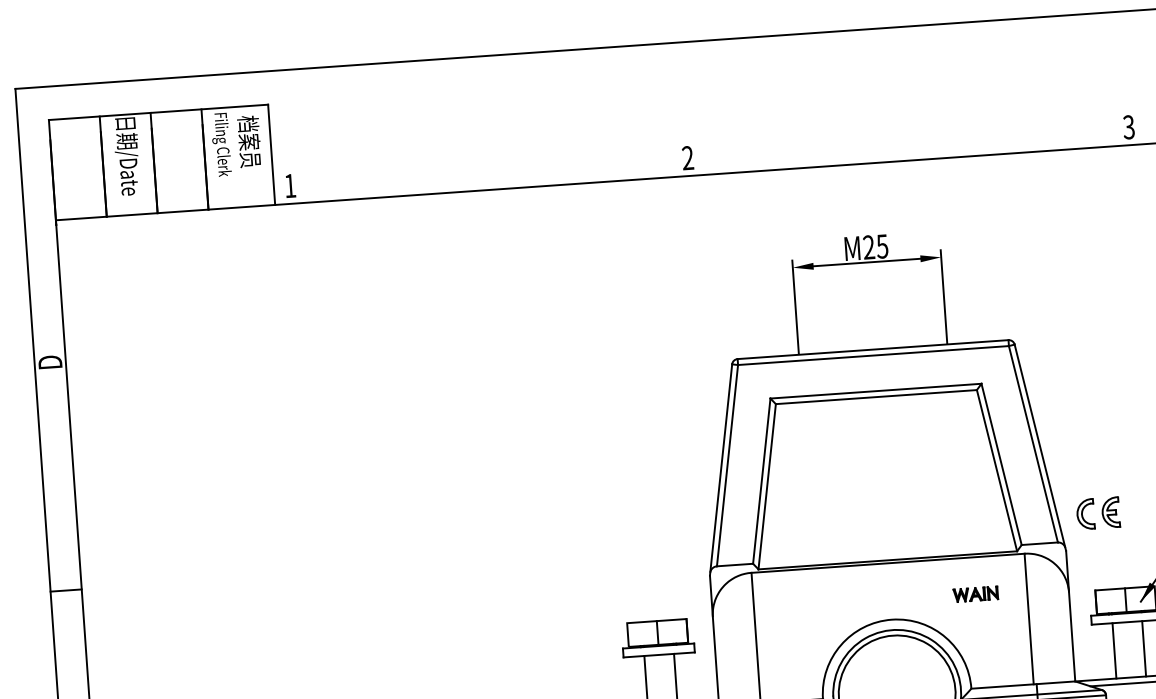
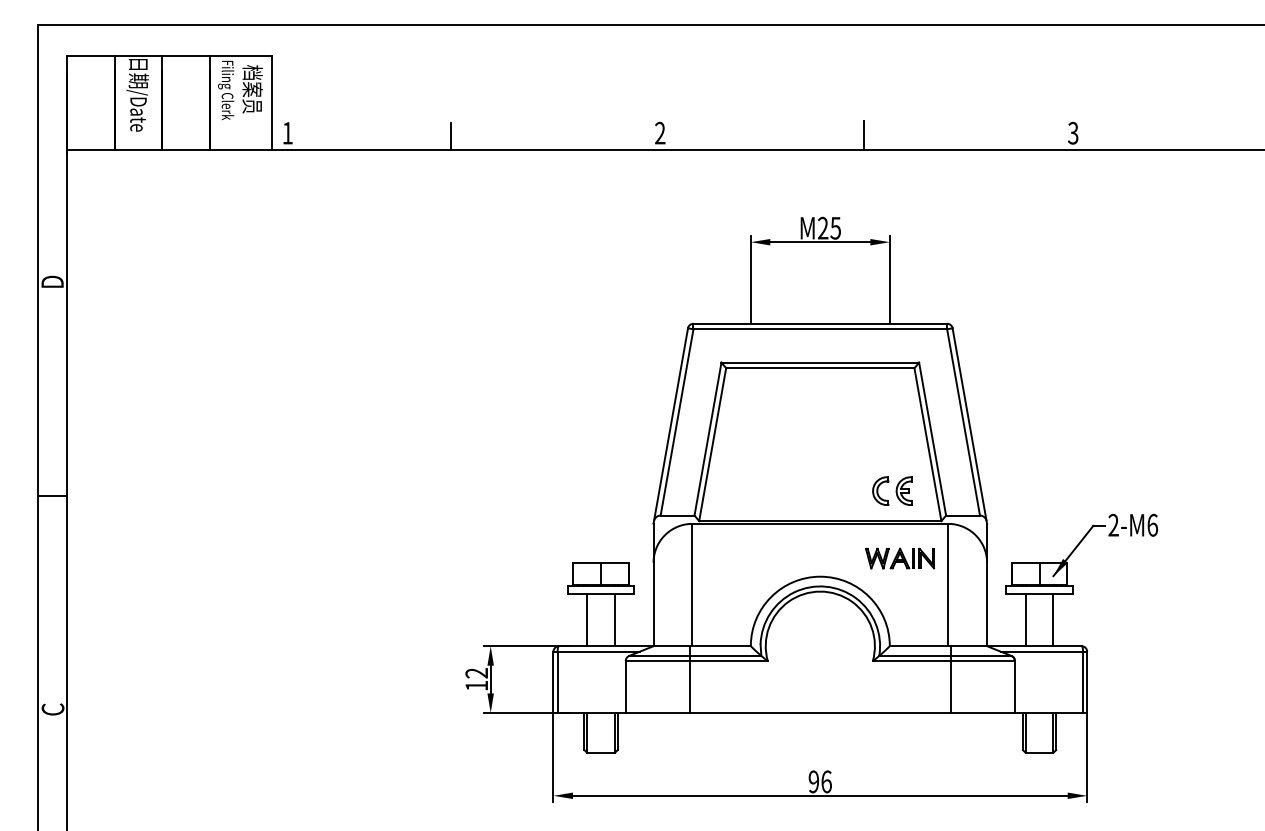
line: (906, 144) -> (864, 134), added
line: (465, 176) -> (451, 135), added
part: (1098, 512) -> (892, 490), moved
part: (975, 594) -> (899, 558), size x1.67

